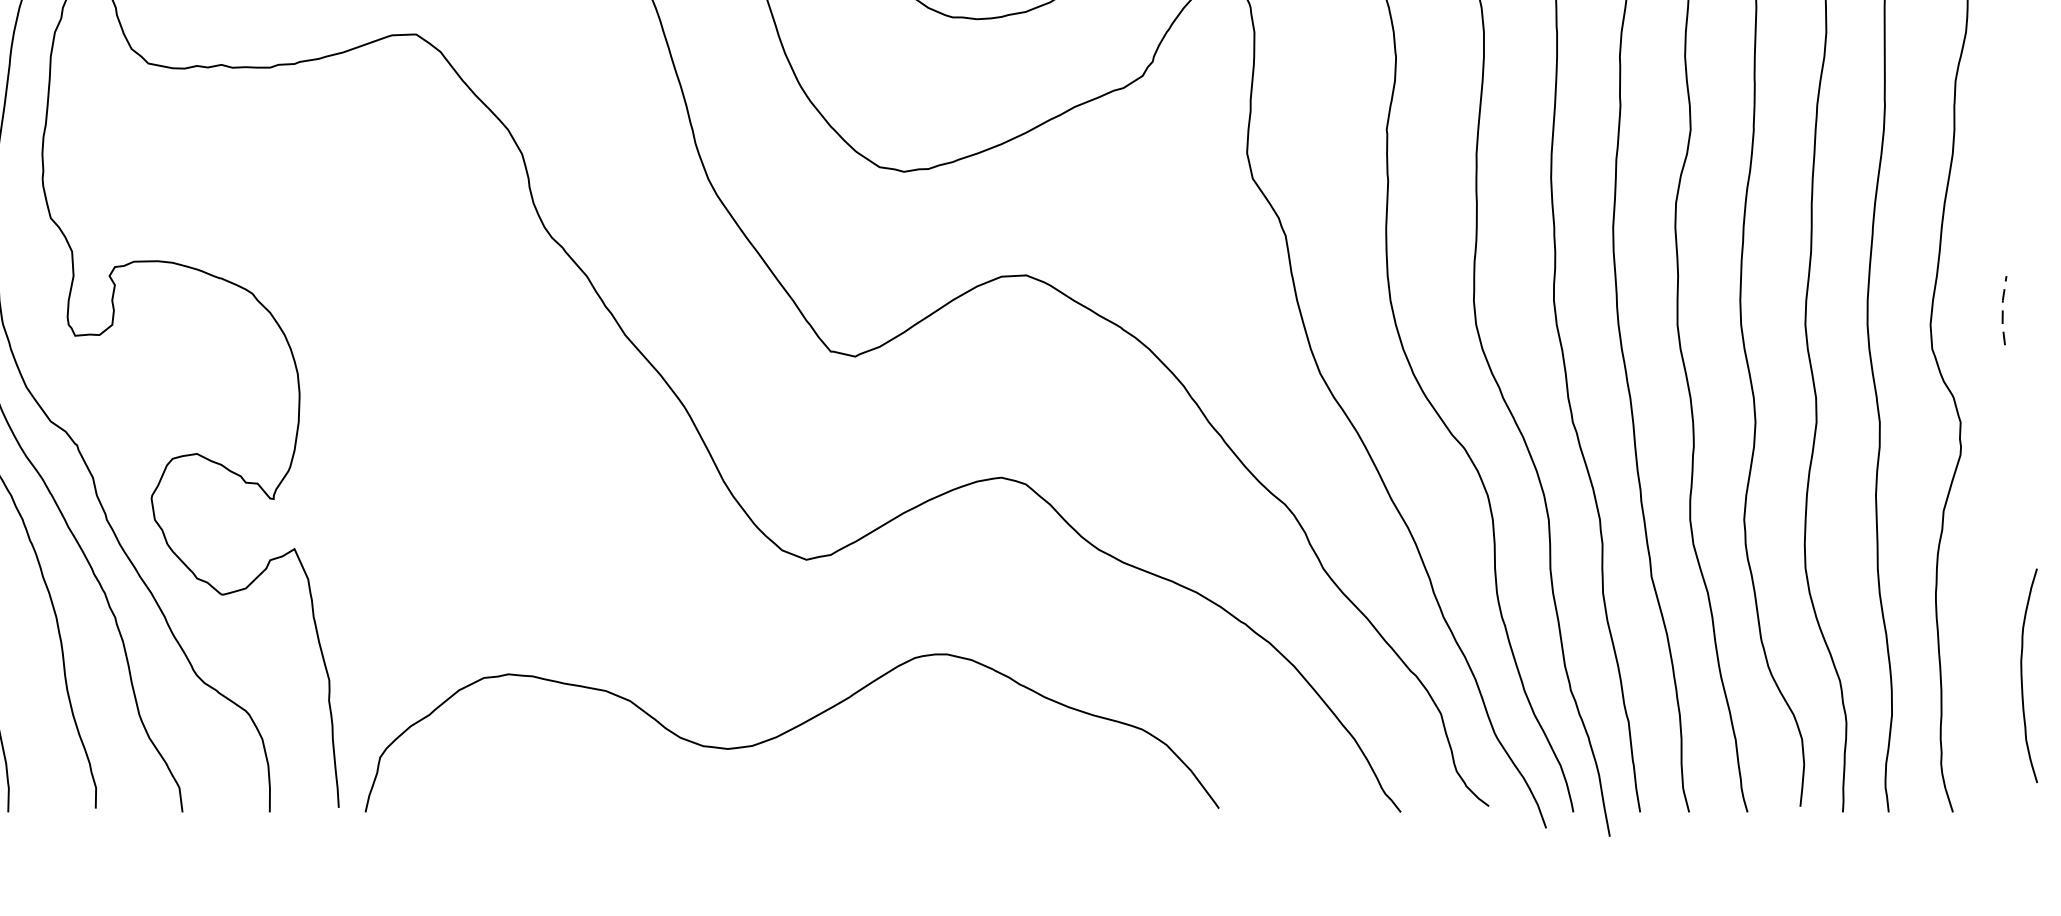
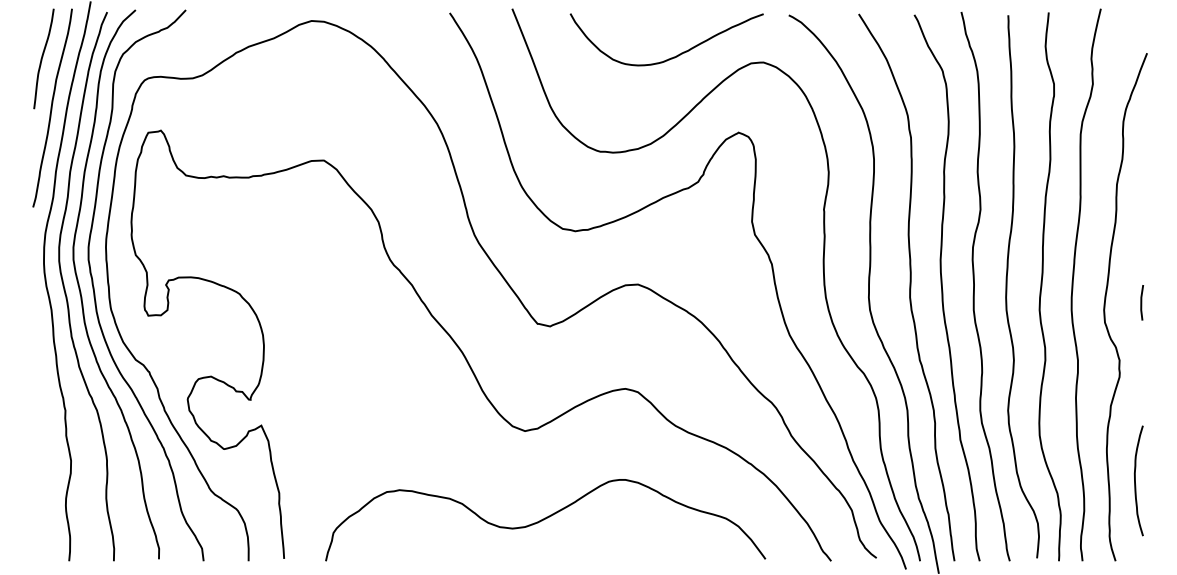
line: (2003, 310) -> (1141, 302), dashed -> solid
curve: (2022, 675) -> (1135, 480), moved
curve: (791, 731) -> (545, 519), moved

